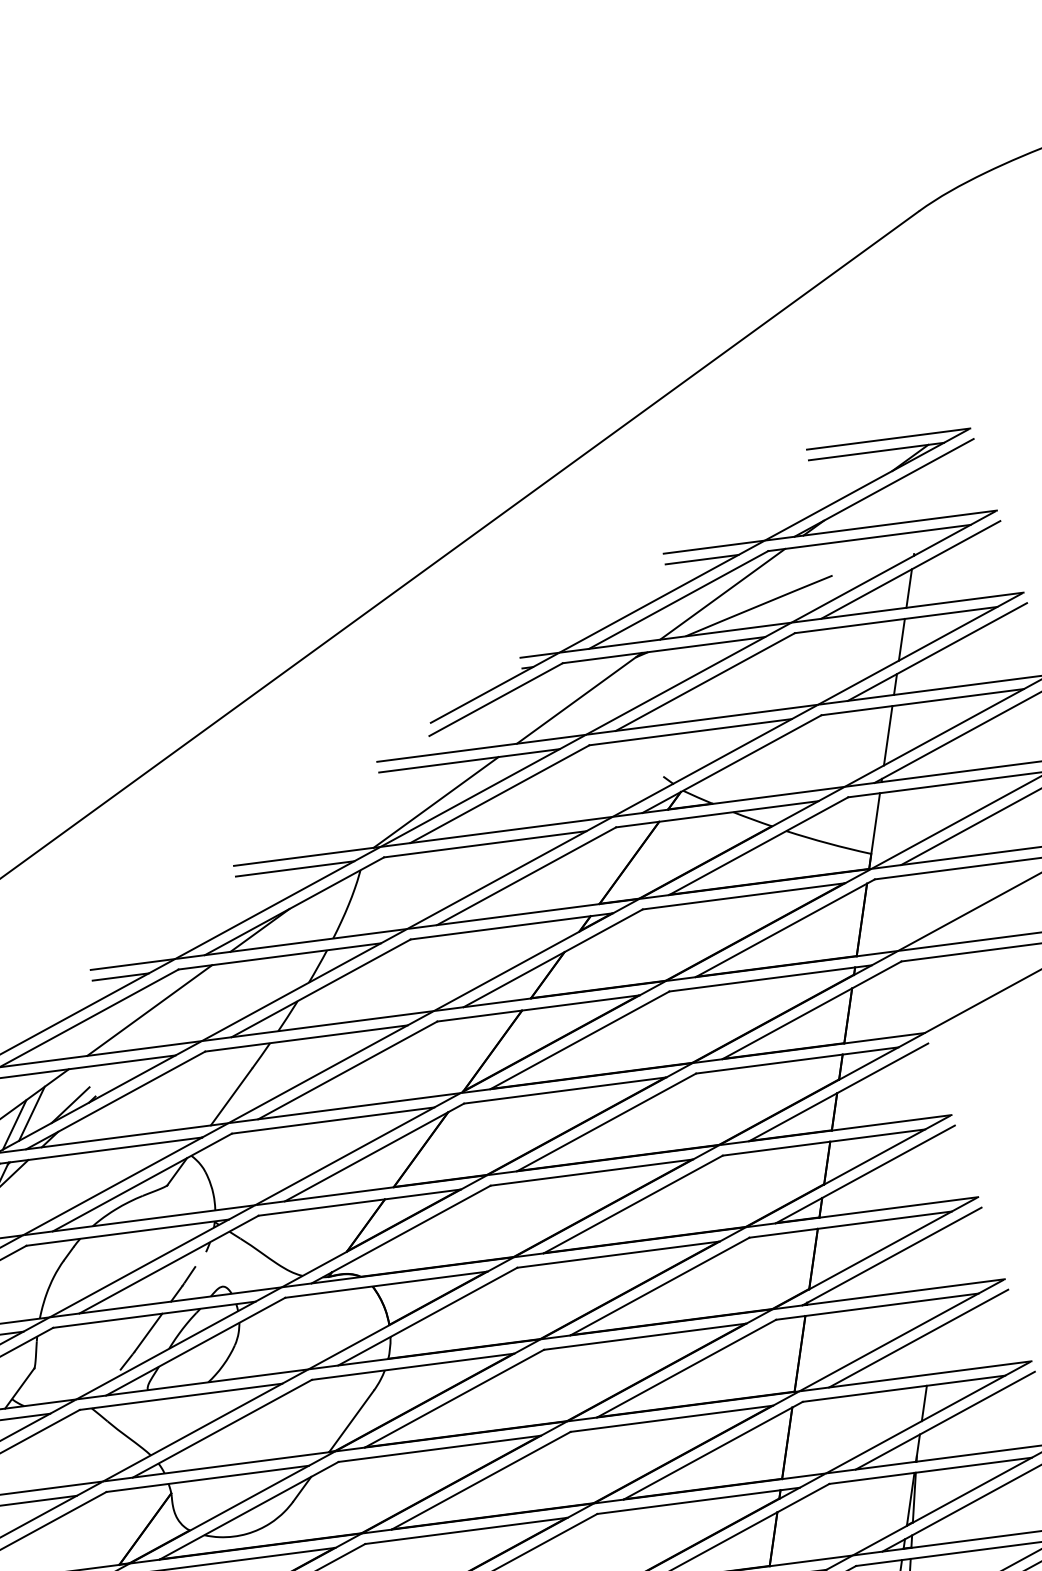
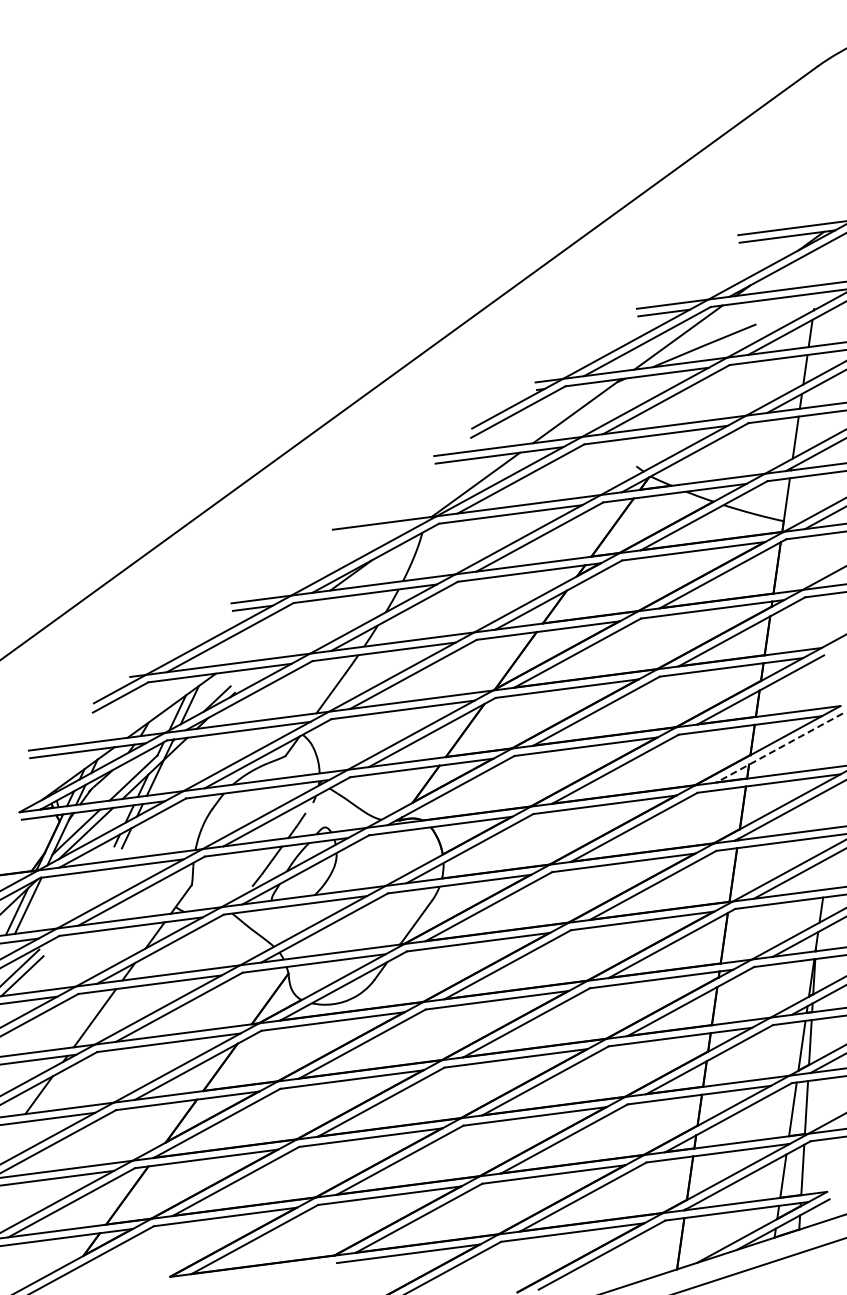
line: (295, 868) -> (376, 531), removed
line: (150, 1009) -> (273, 631), removed
line: (865, 1175) -> (779, 748), solid -> dashed

